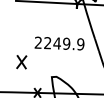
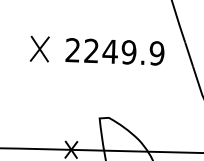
part: (21, 62) -> (39, 49), moved

